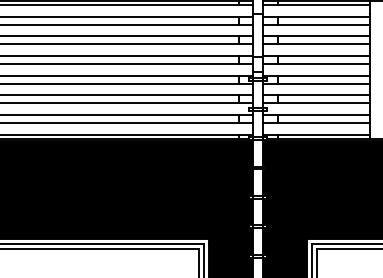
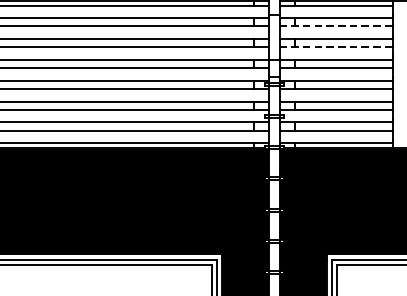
line: (316, 24) -> (336, 26), solid -> dashed
line: (316, 44) -> (336, 47), solid -> dashed

